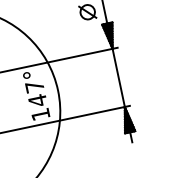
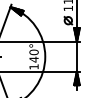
text: (33, 87) -> (33, 52), 147° -> 140°

